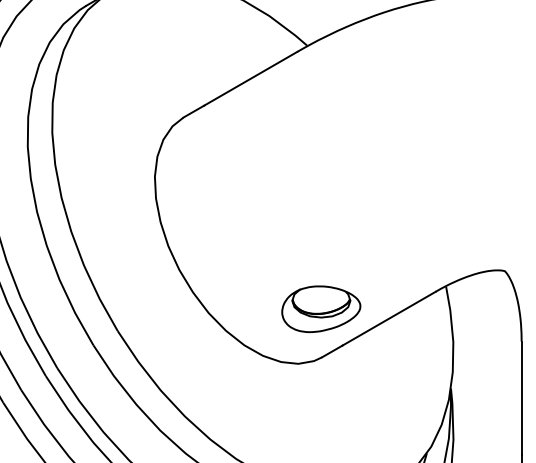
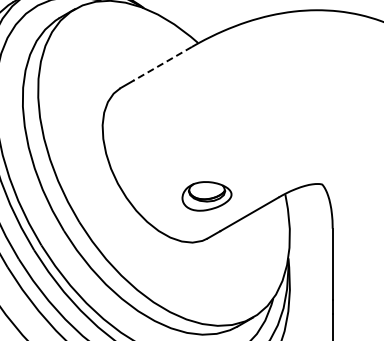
line: (250, 78) -> (162, 63), solid -> dashed
part: (320, 309) -> (206, 196), moved

